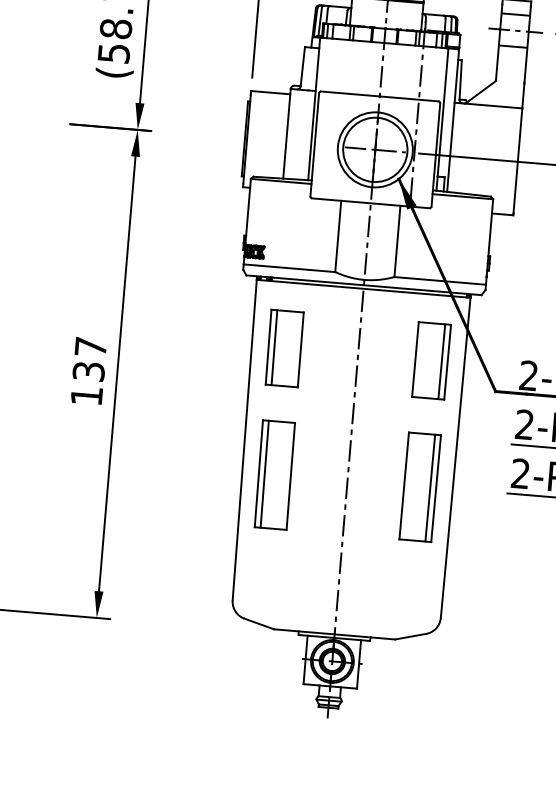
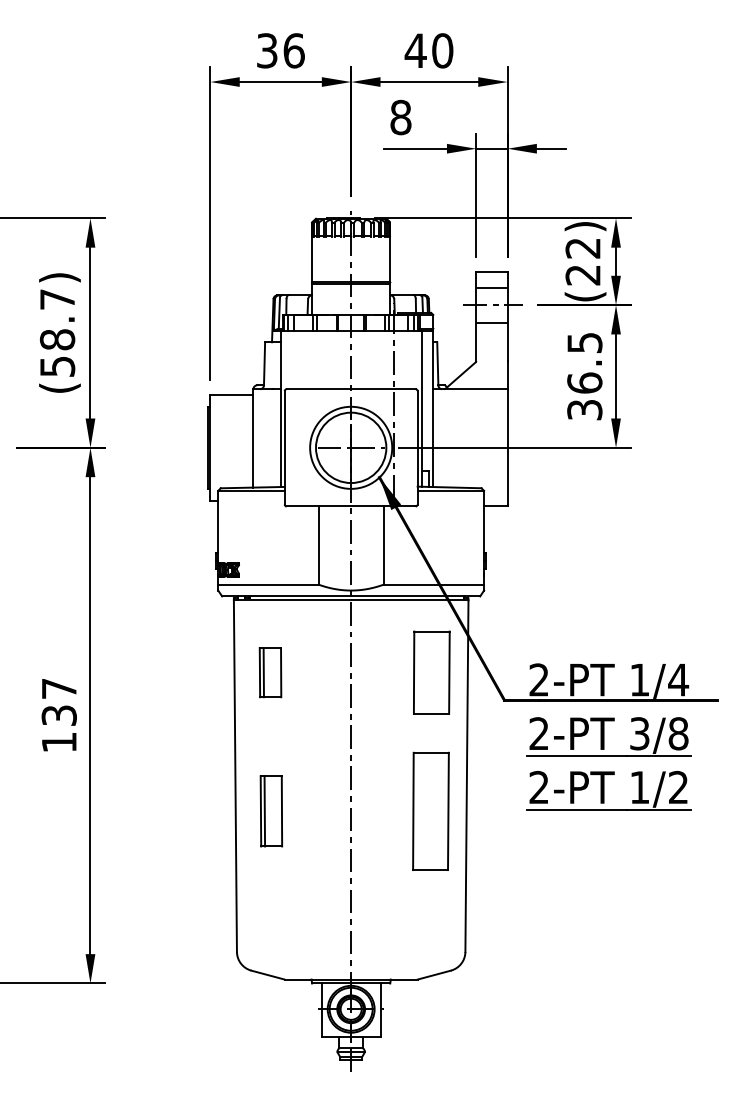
part: (284, 348) -> (270, 672), size x0.6
line: (441, 361) -> (442, 672), removed
part: (274, 474) -> (271, 810), size x0.6
line: (429, 488) -> (441, 811), removed

